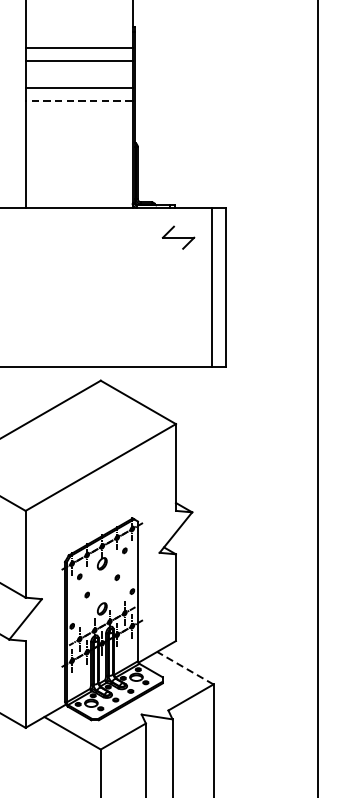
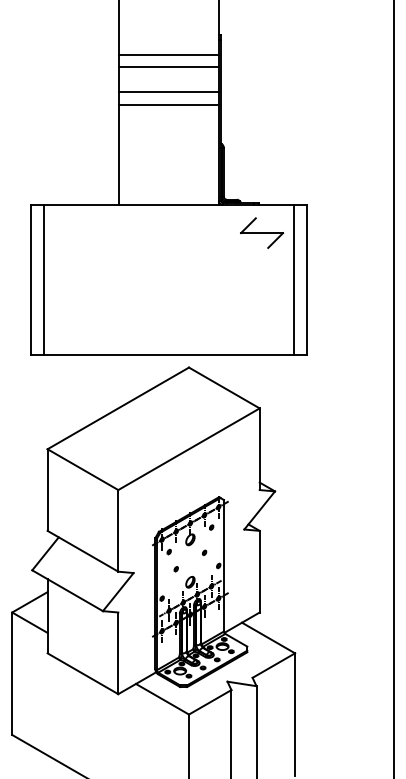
line: (79, 101) -> (168, 104), dashed -> solid
part: (178, 237) -> (262, 232), size x1.43
line: (185, 668) -> (268, 638), dashed -> solid

